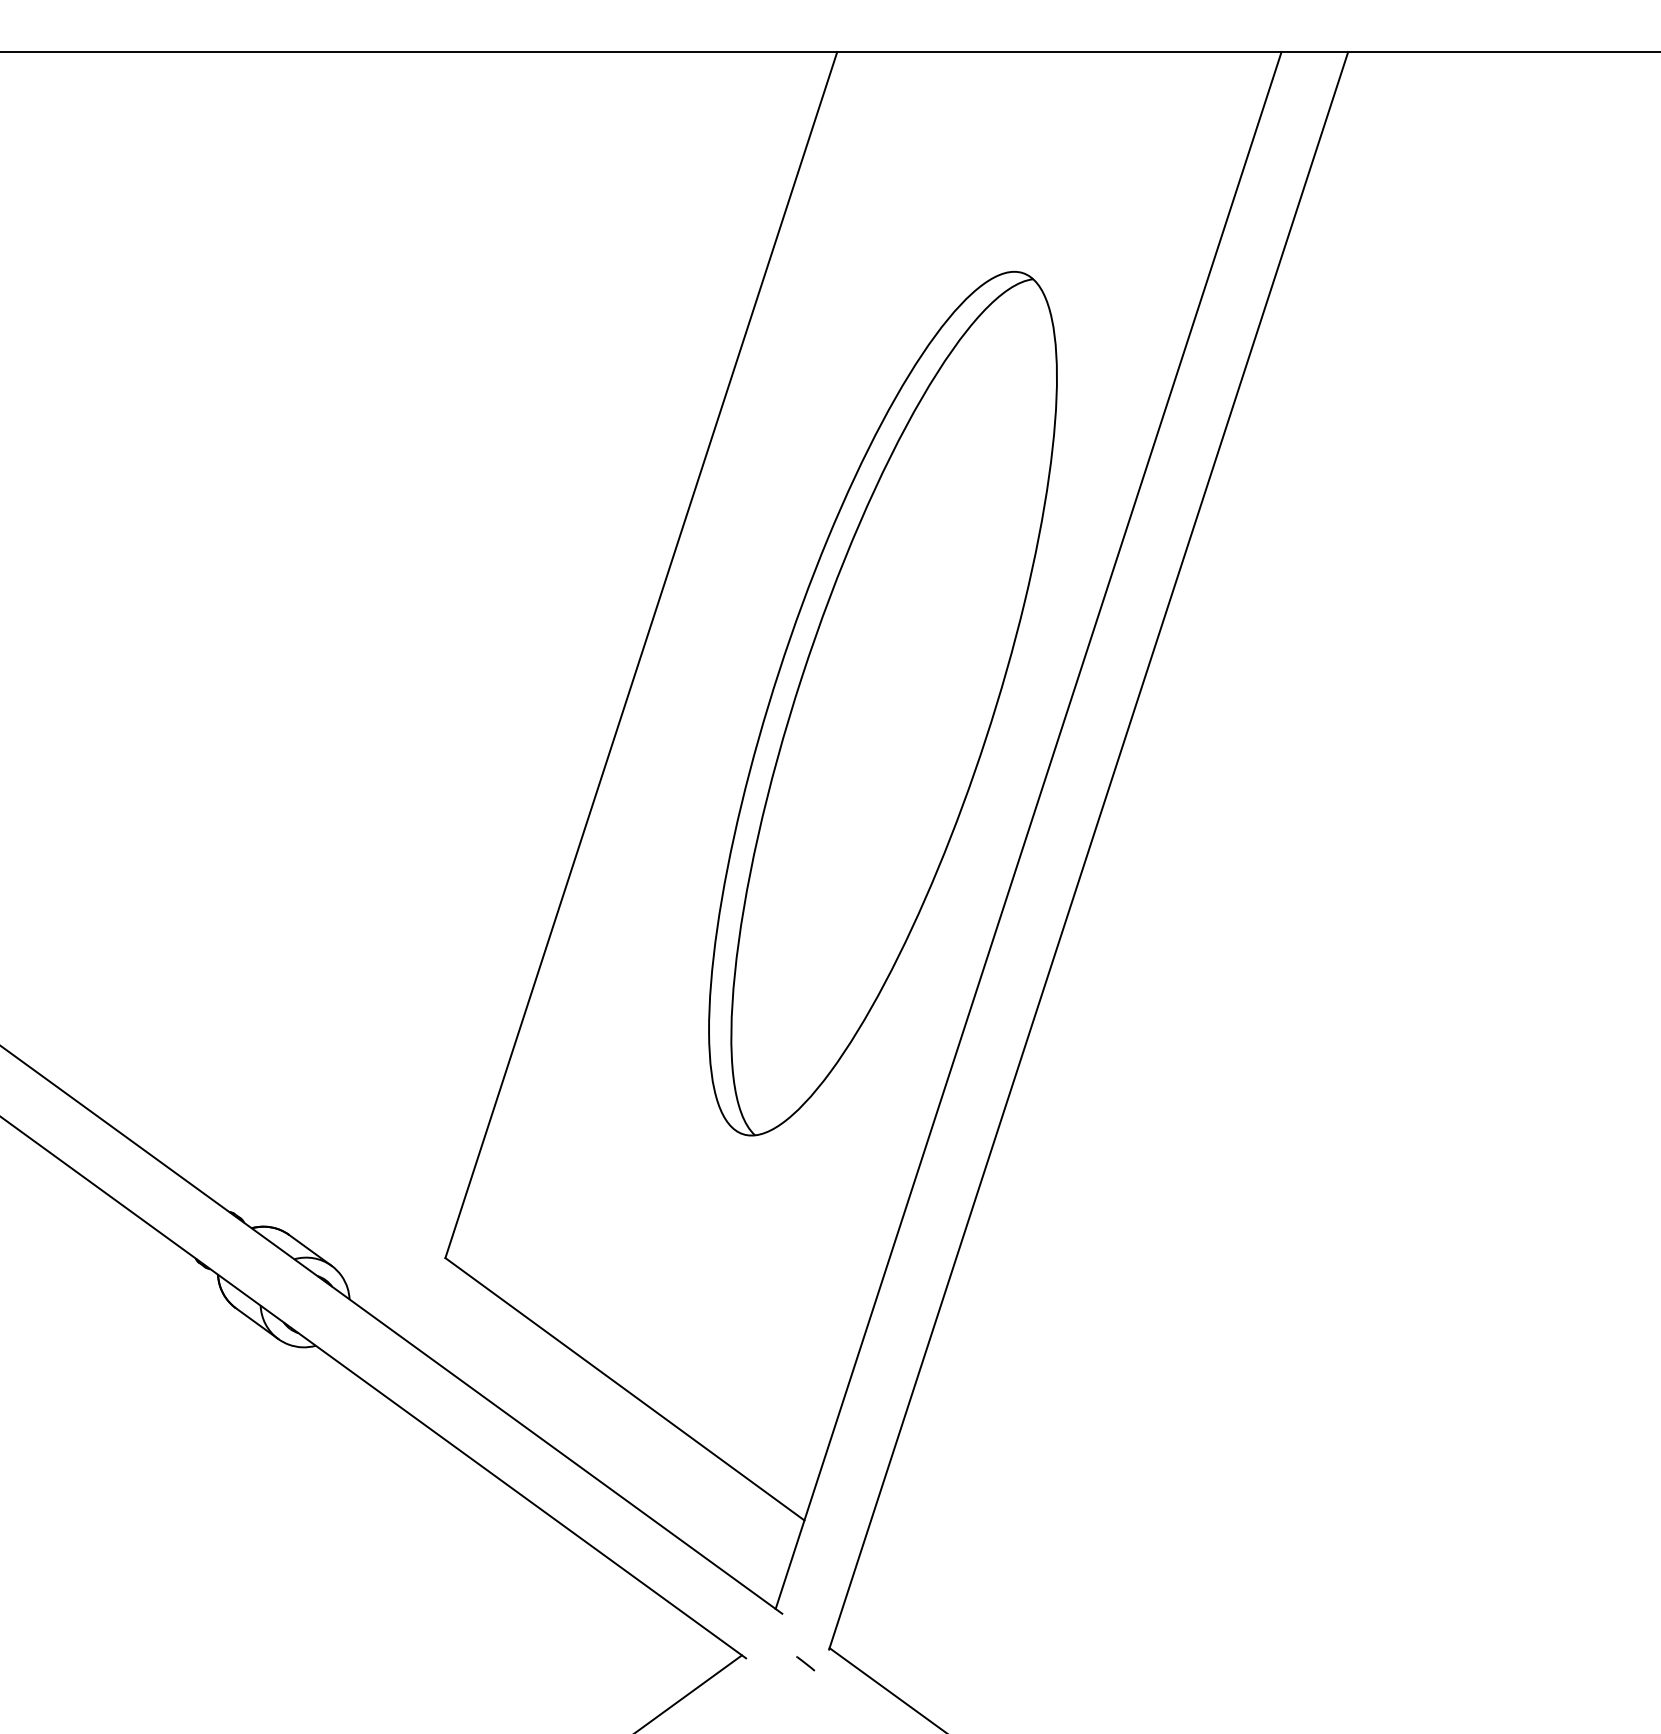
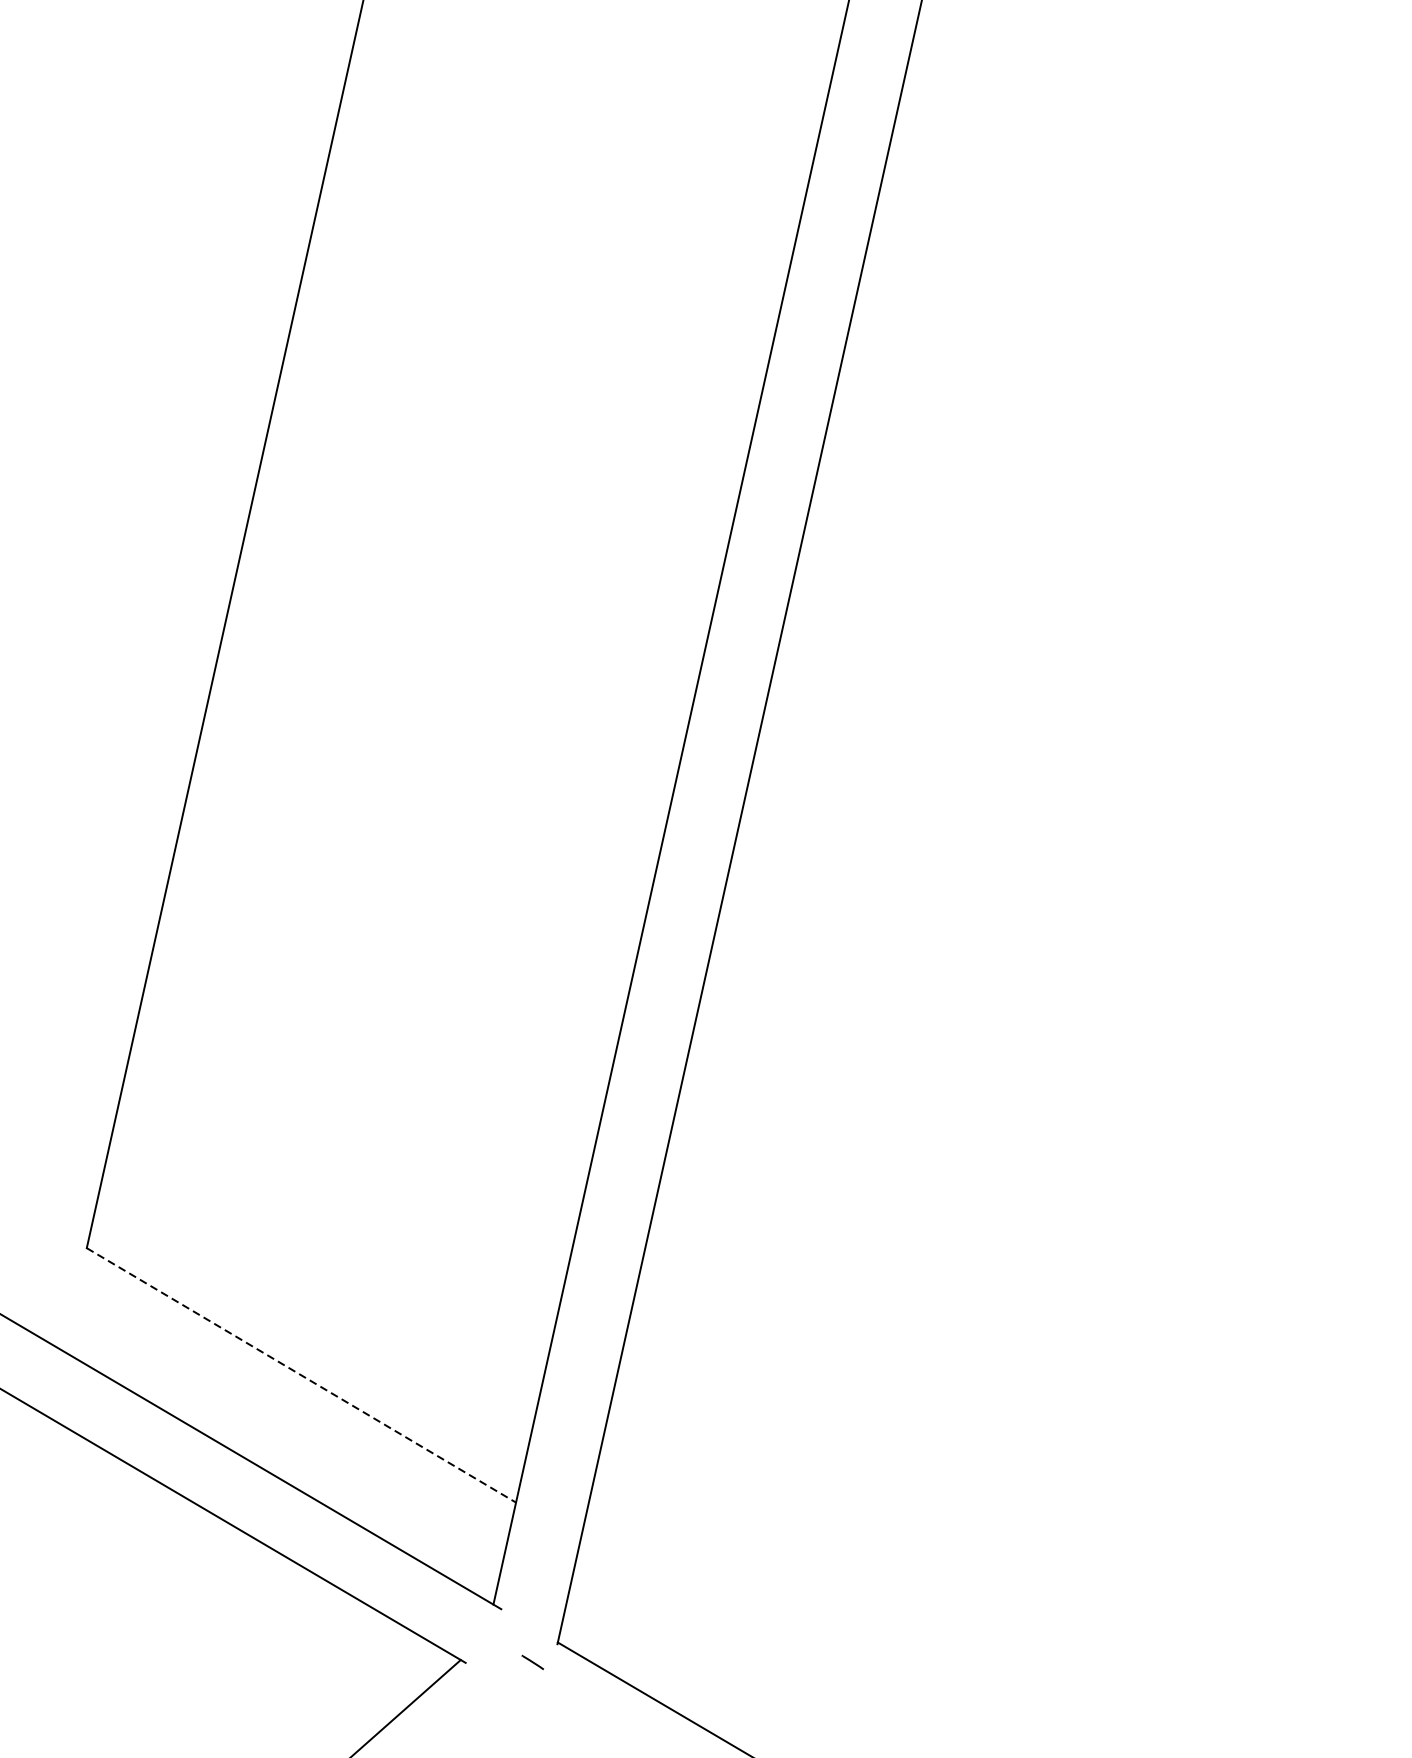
part: (882, 703) -> (515, 581), removed
line: (625, 1389) -> (302, 1375), solid -> dashed

